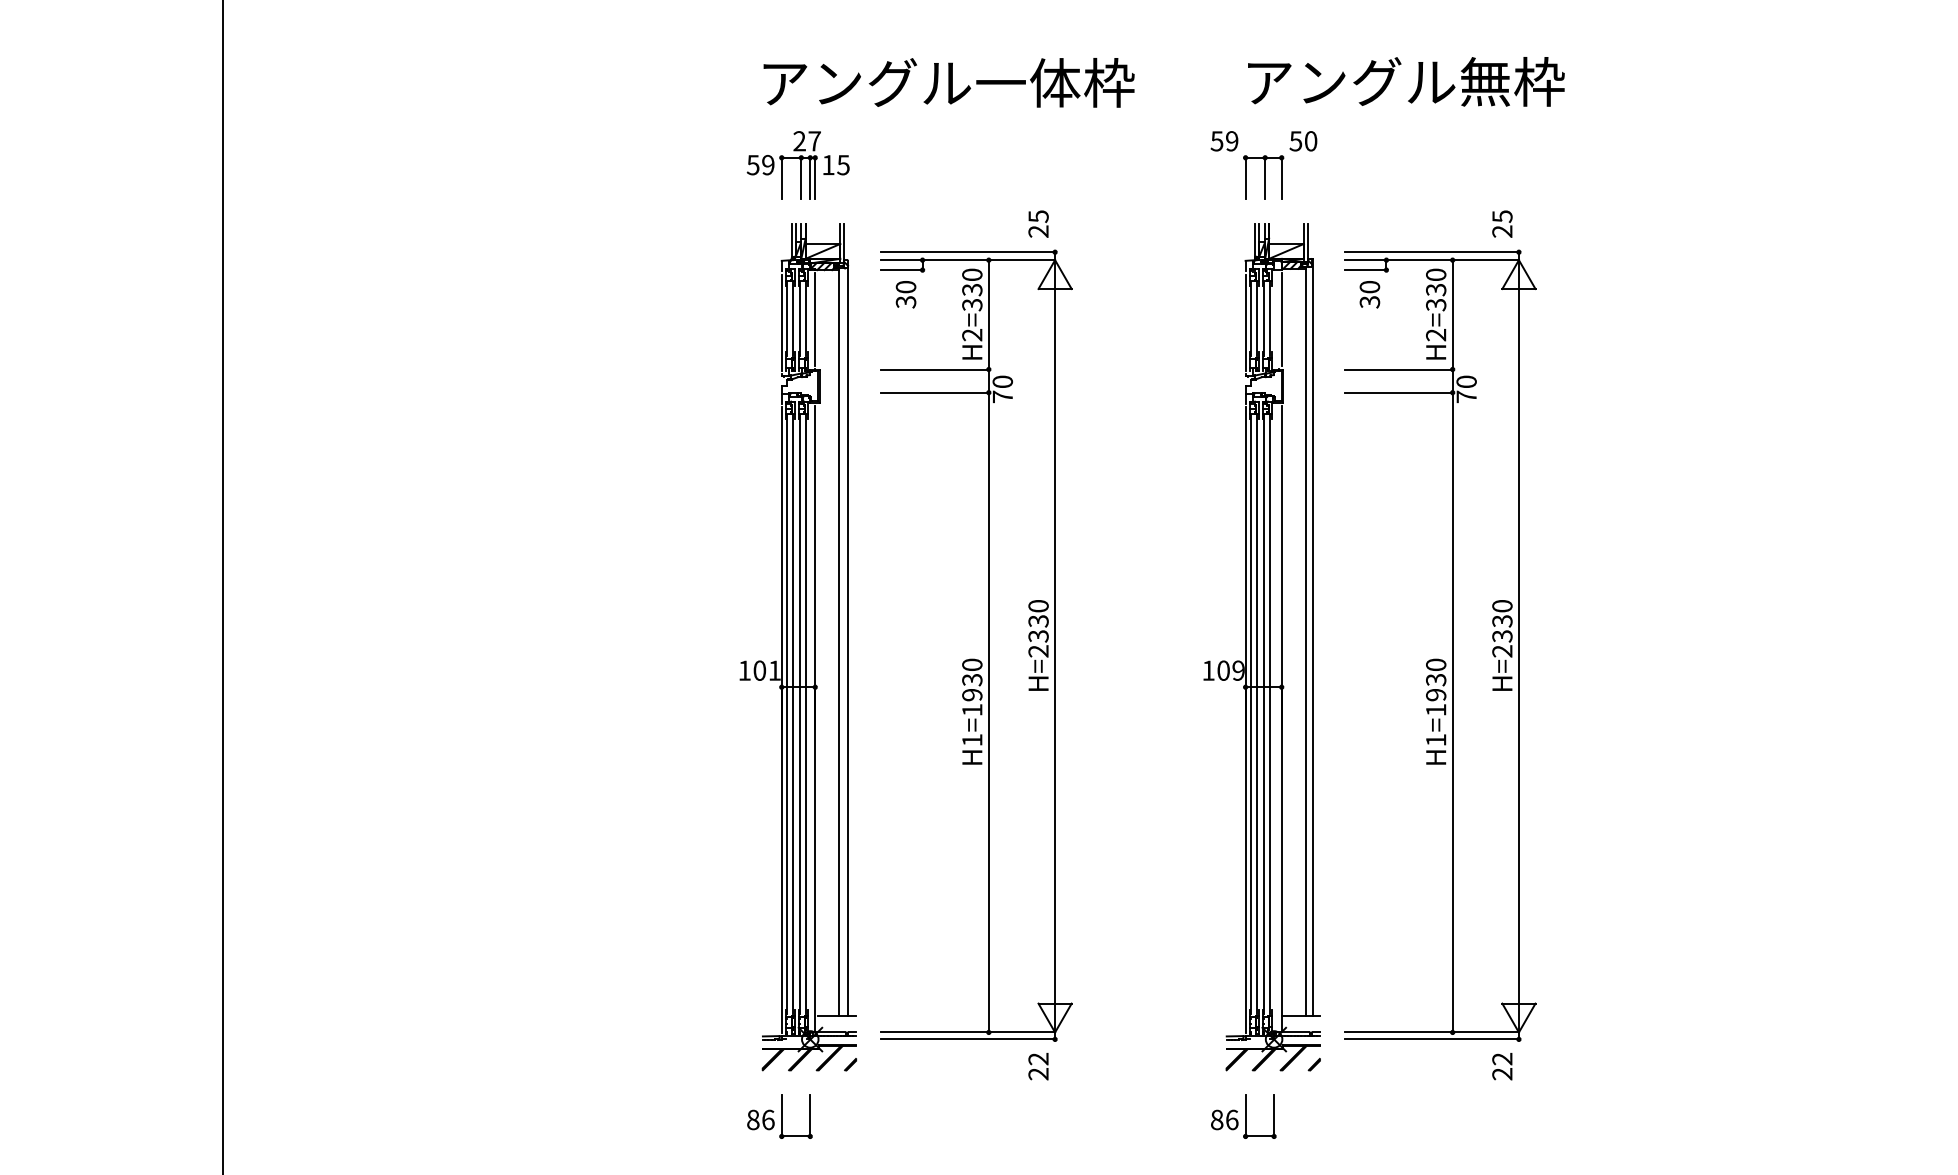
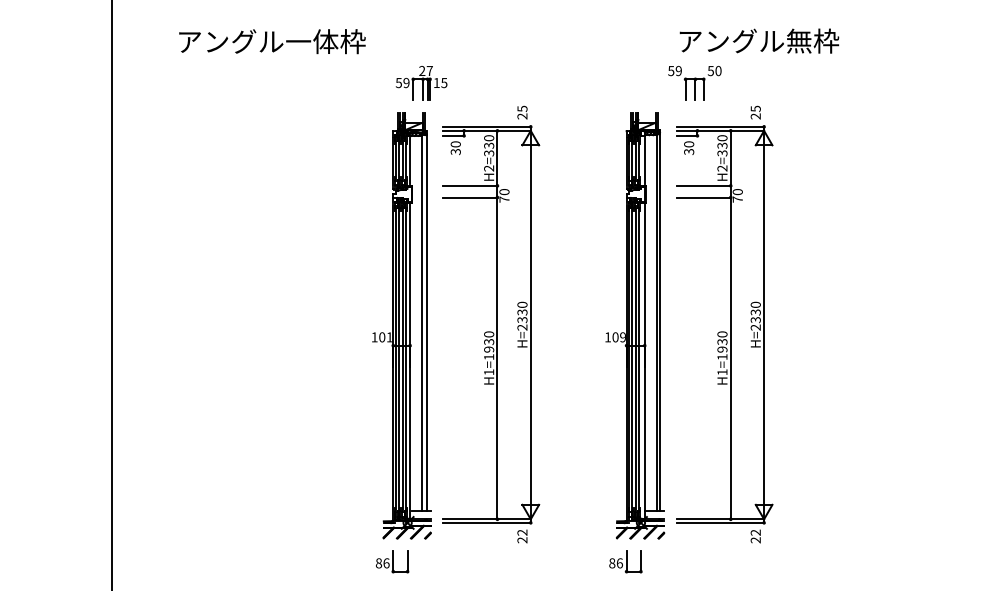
text: (1406, 80) -> (759, 40), moved
text: (949, 82) -> (272, 41), moved
part: (798, 166) -> (421, 83), moved
part: (1263, 166) -> (694, 83), moved

